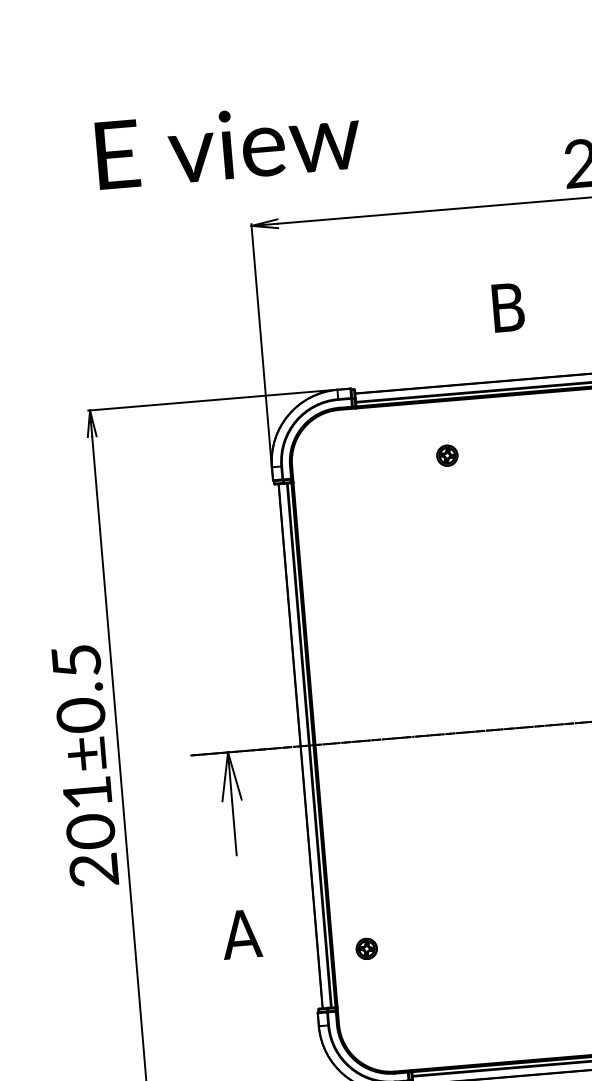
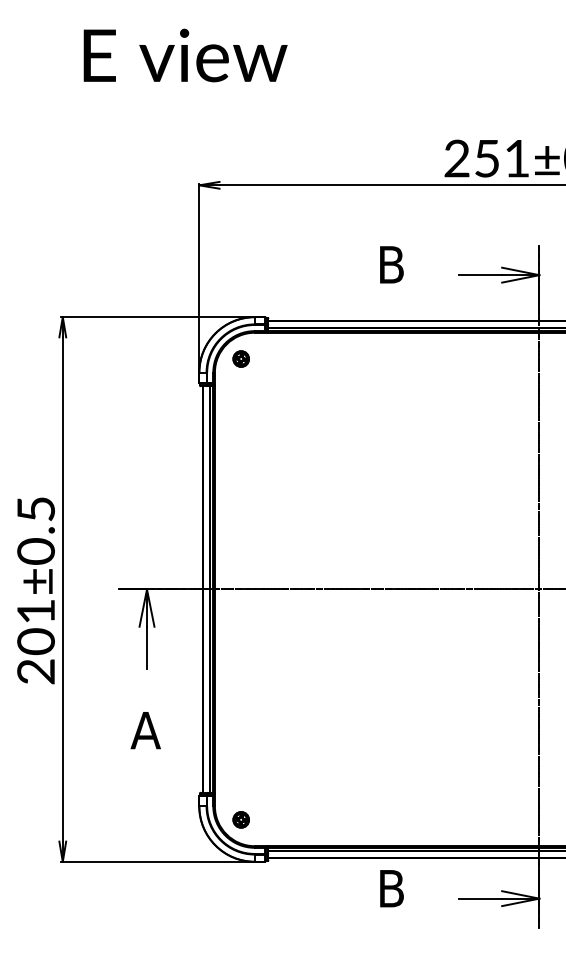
text: (228, 145) -> (185, 55), moved
part: (446, 455) -> (240, 358), moved
part: (365, 948) -> (240, 819), moved

